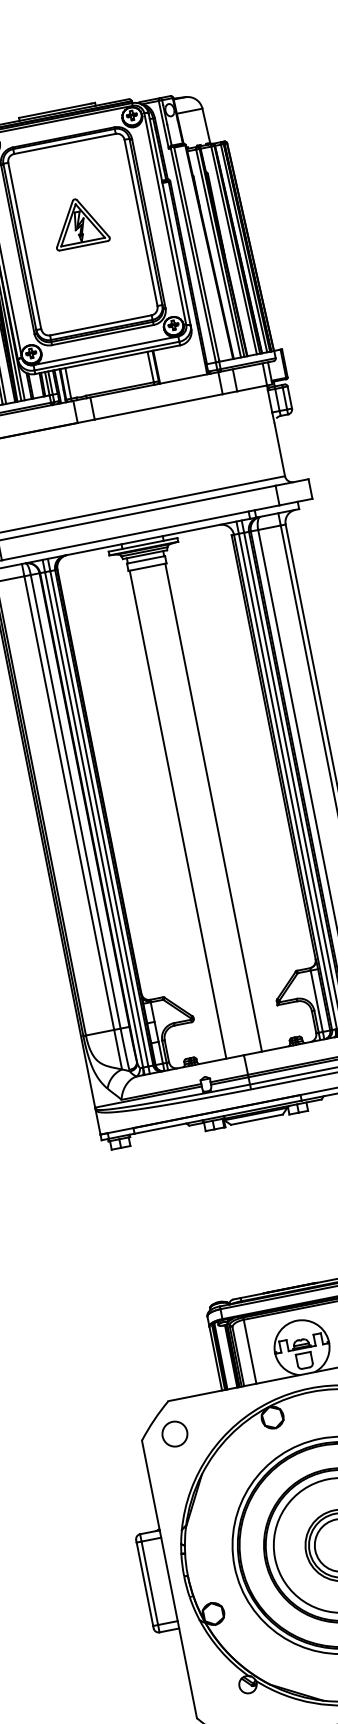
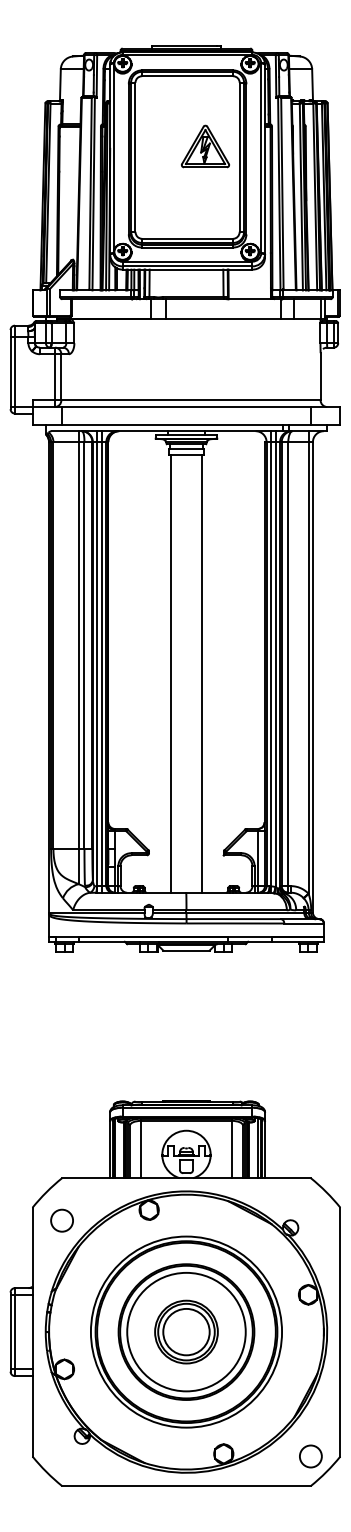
part: (79, 222) -> (205, 146), moved
circle: (174, 1433) -> (61, 1220), moved

